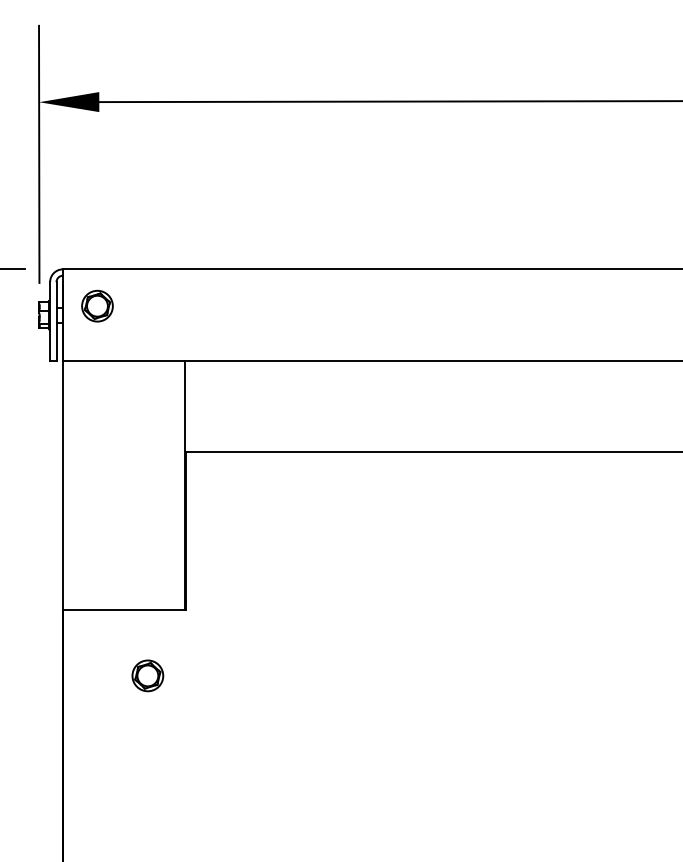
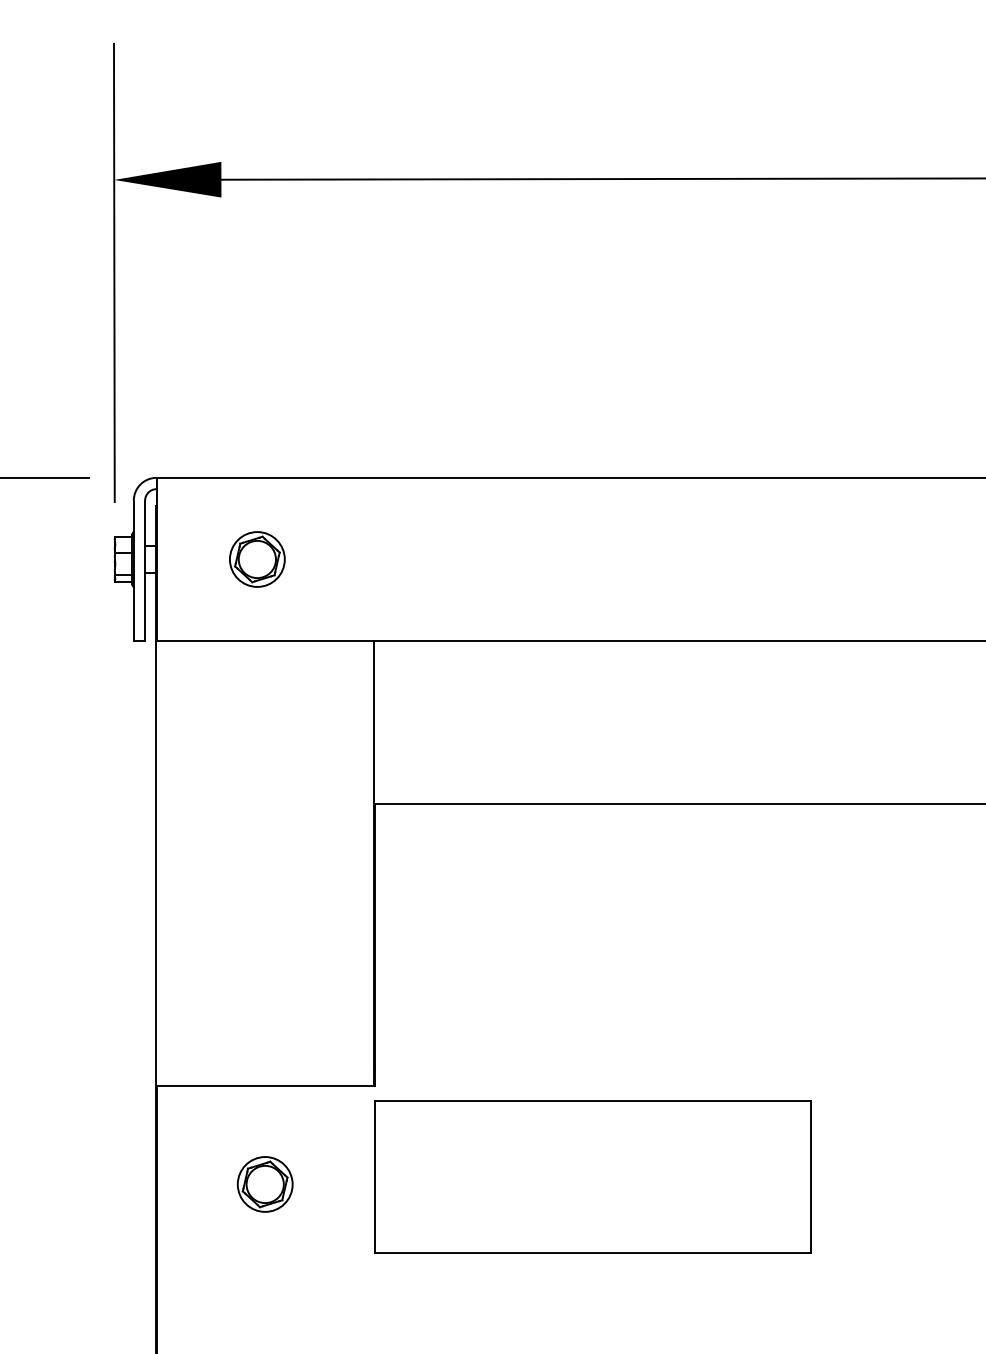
part: (97, 305) -> (257, 558), moved
part: (307, 661) -> (592, 1176), added
part: (147, 675) -> (264, 1183), moved

